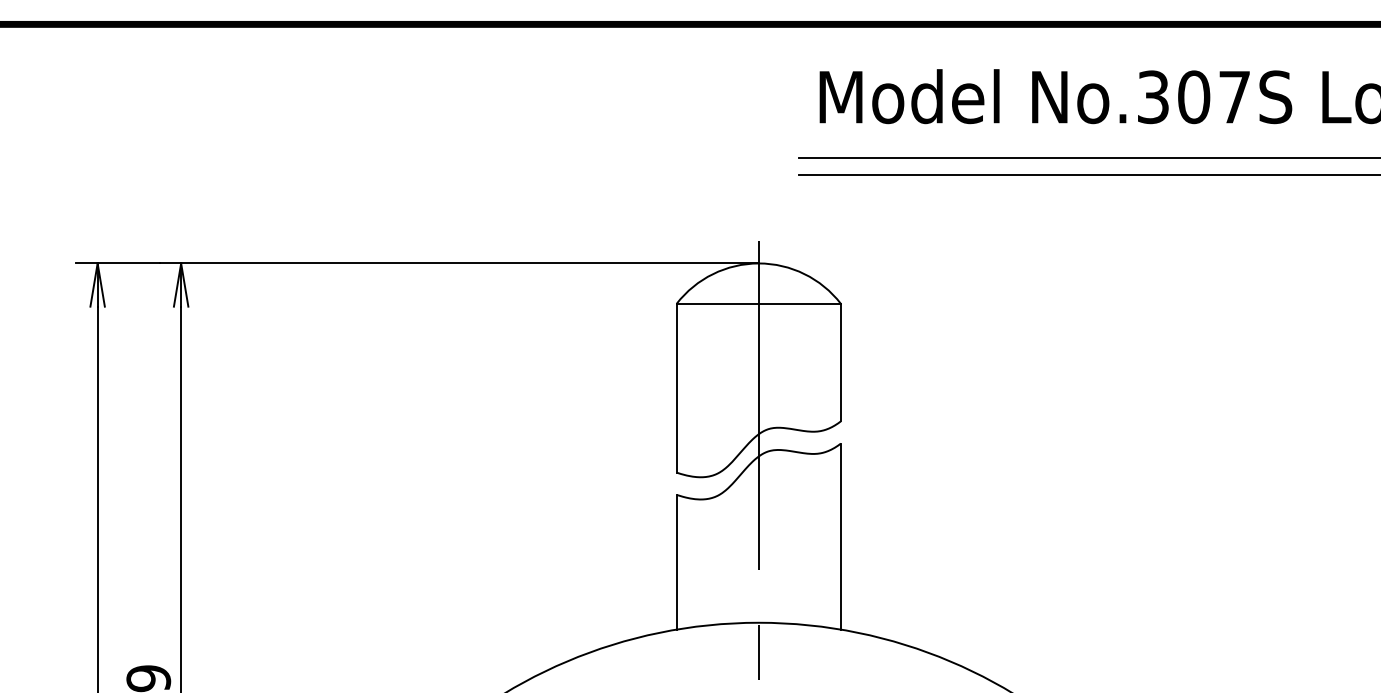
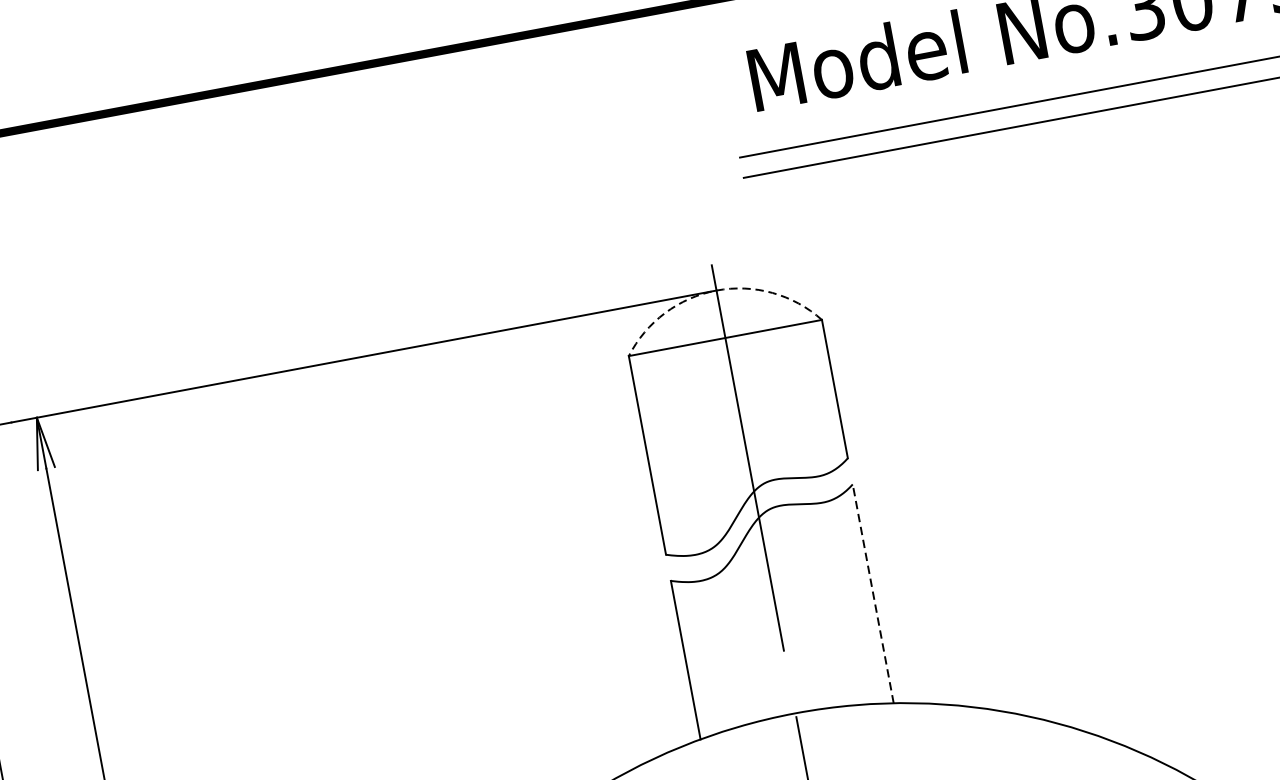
arc: (758, 263) -> (716, 290), solid -> dashed
line: (840, 536) -> (872, 593), solid -> dashed

